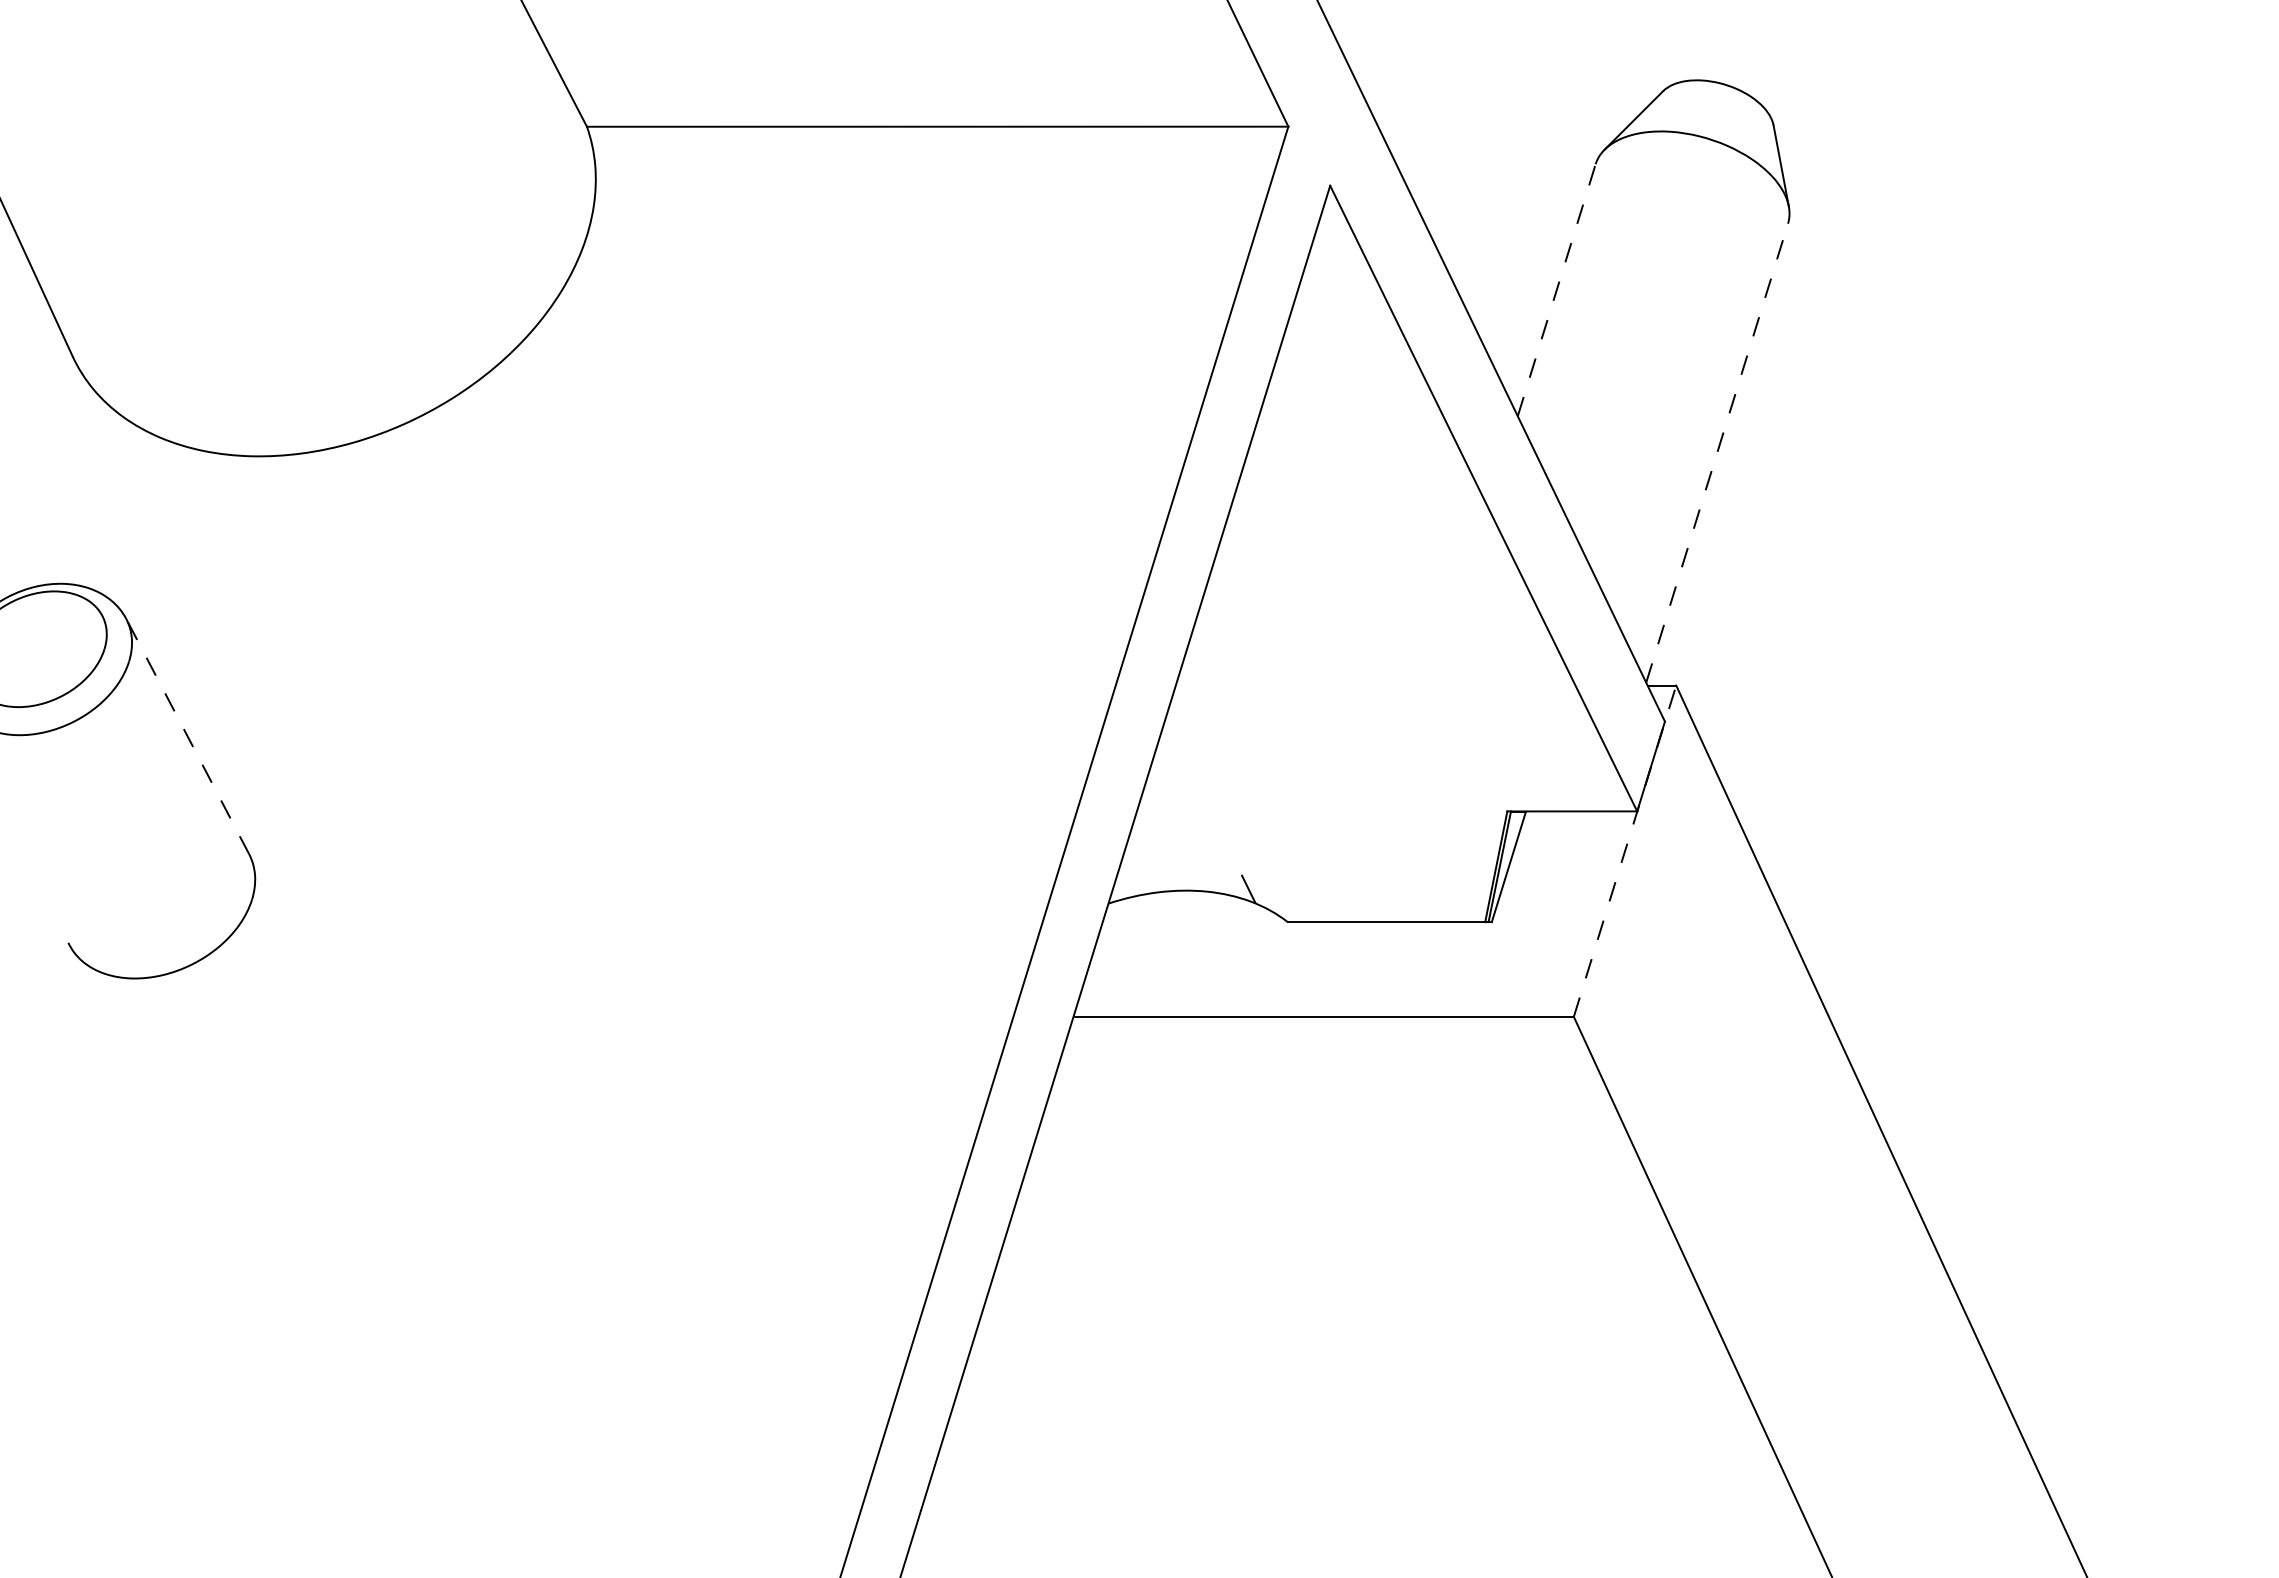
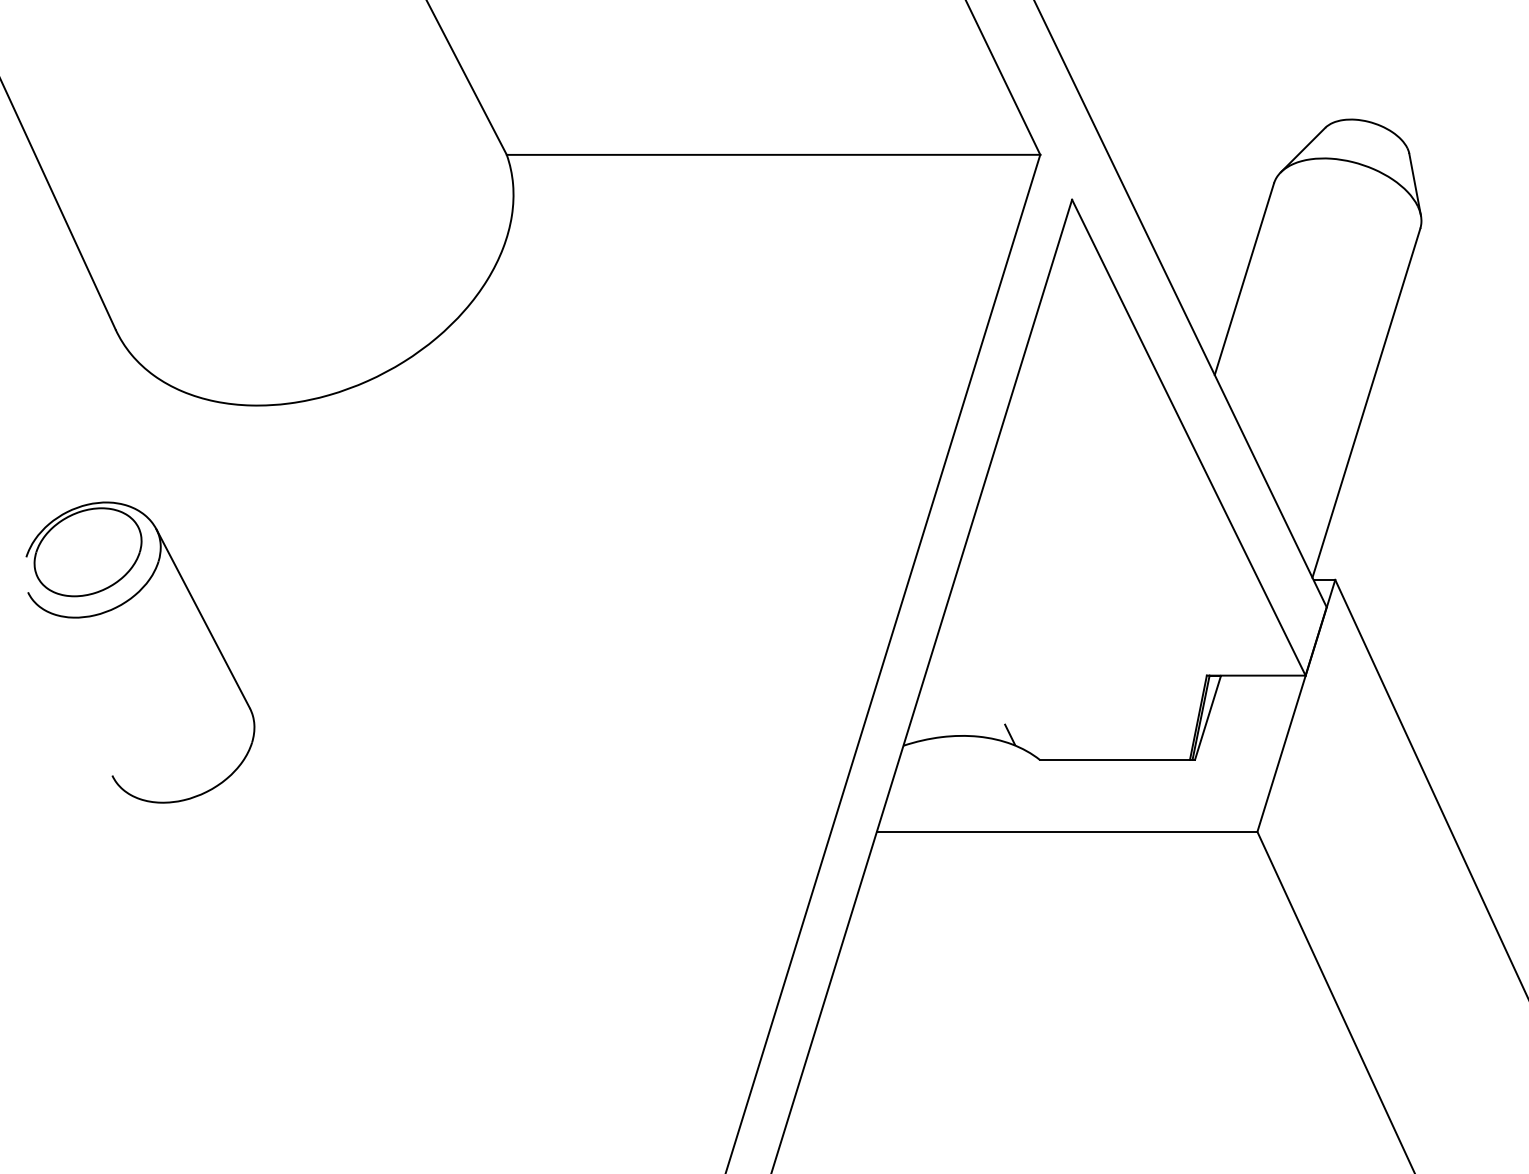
line: (1556, 290) -> (1244, 279), dashed -> solid
line: (1717, 452) -> (1366, 402), dashed -> solid
line: (187, 736) -> (202, 618), dashed -> solid
line: (1625, 850) -> (1296, 705), dashed -> solid

